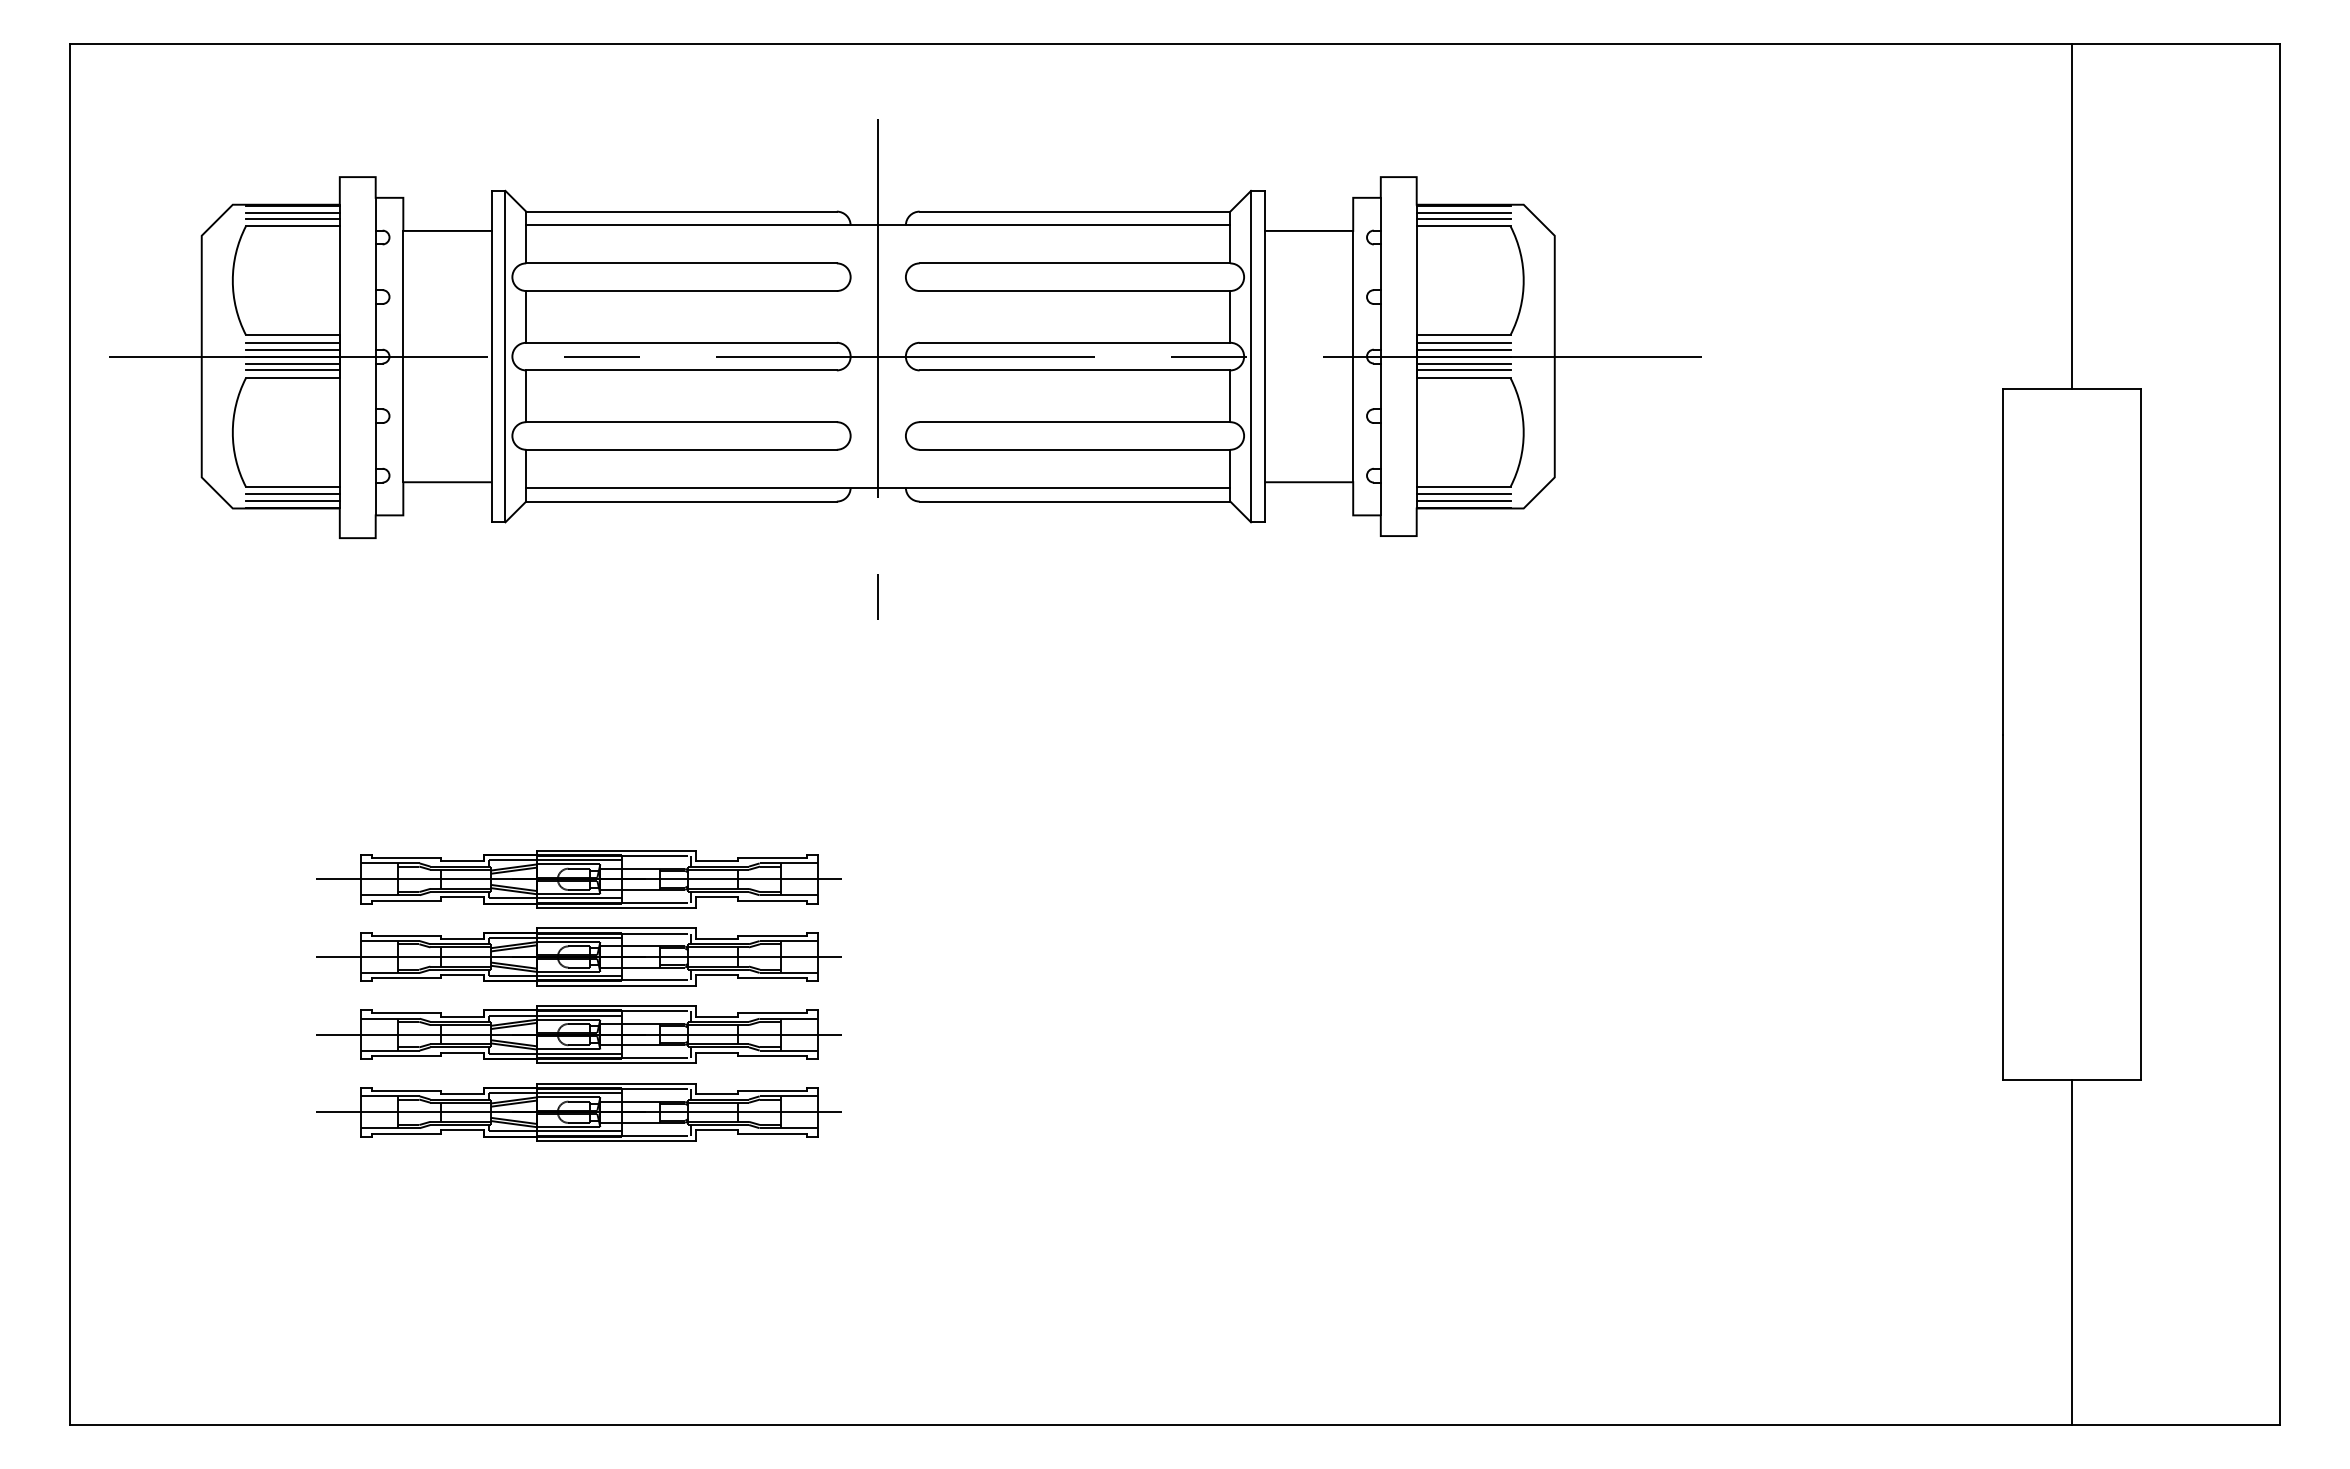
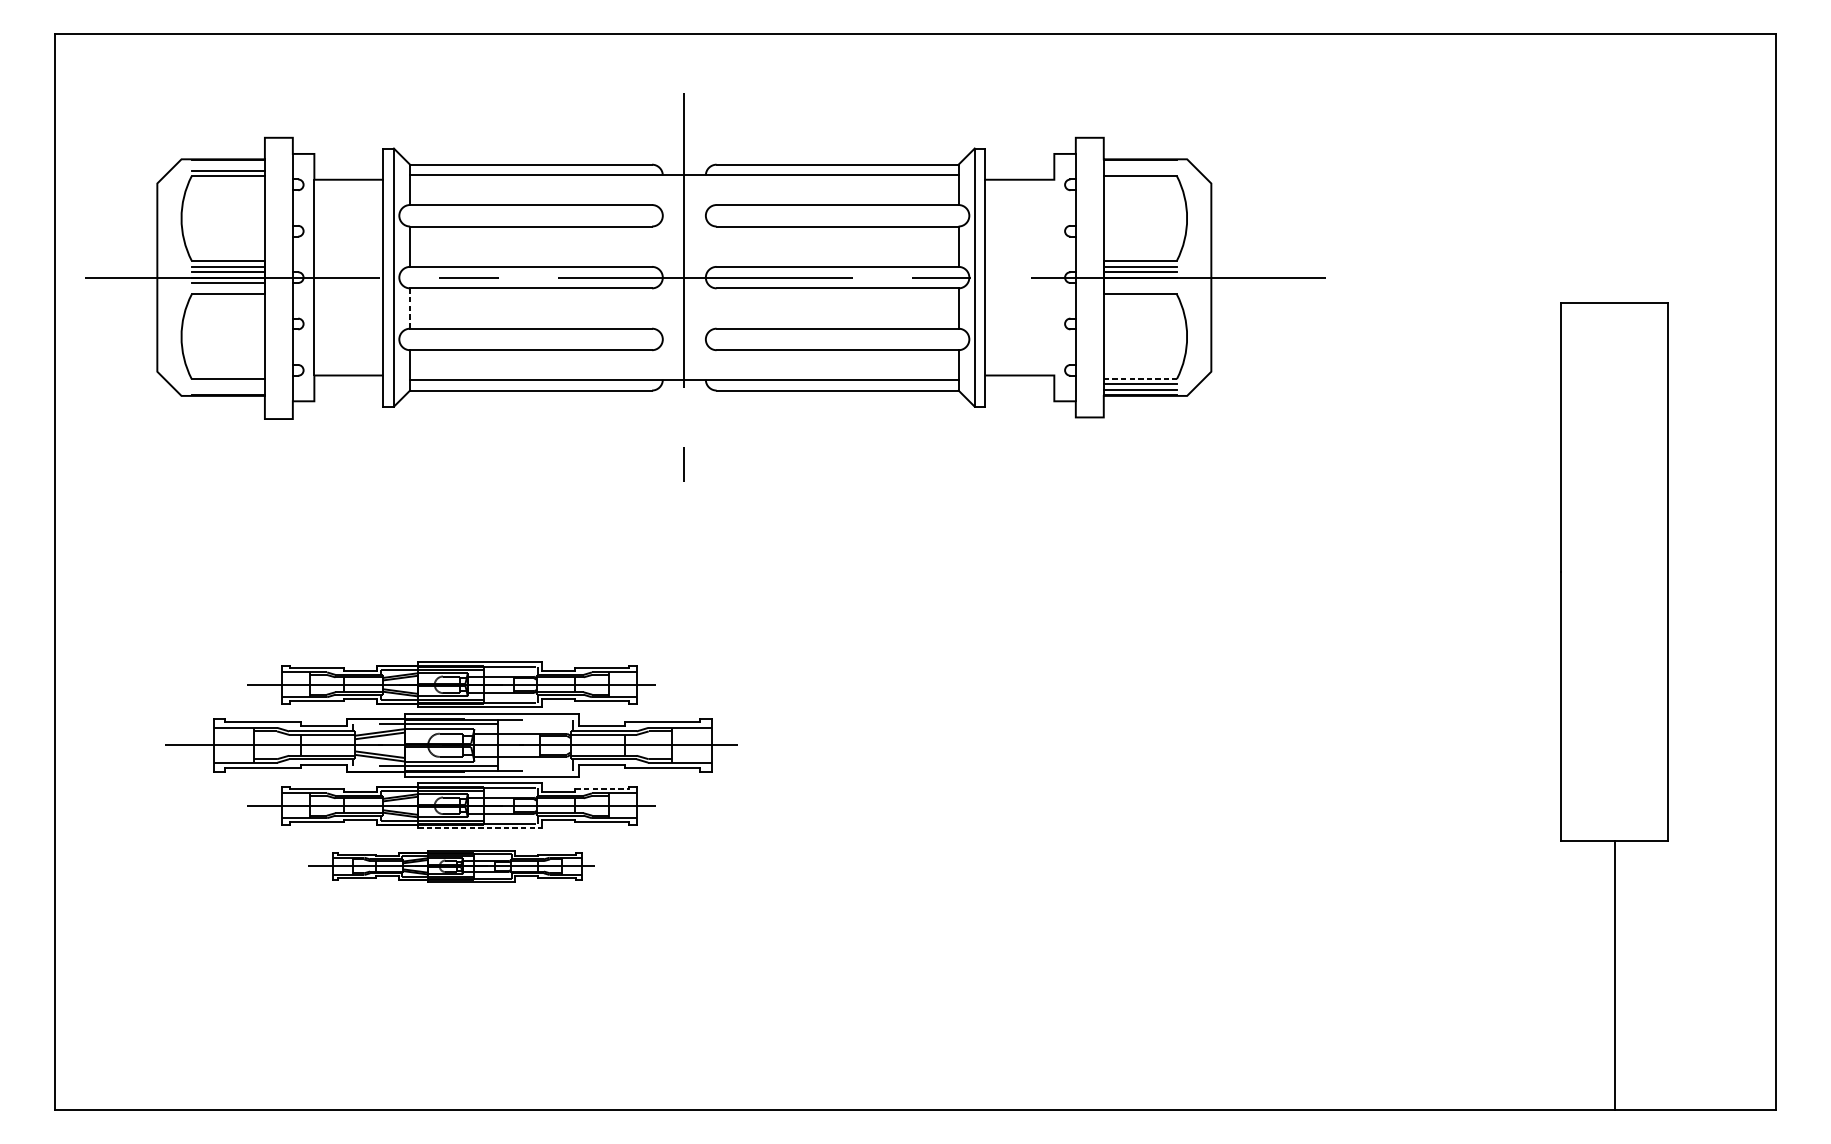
line: (292, 212) -> (228, 165), removed
line: (1463, 212) -> (1140, 165), removed
line: (2072, 216) -> (1614, 168), removed
line: (1463, 219) -> (1140, 170), removed
line: (1353, 356) -> (1054, 277), removed
line: (1463, 363) -> (1140, 282), removed
line: (292, 370) -> (228, 288), removed
line: (1463, 370) -> (1140, 288), removed
line: (526, 396) -> (410, 308), solid -> dashed
line: (1463, 486) -> (1140, 378), solid -> dashed
line: (292, 493) -> (228, 384), removed
line: (292, 500) -> (228, 389), removed
part: (578, 956) -> (450, 744), size x1.4
line: (772, 1013) -> (601, 789), solid -> dashed
line: (616, 1063) -> (480, 828), solid -> dashed
part: (578, 1112) -> (450, 866), size x0.7

